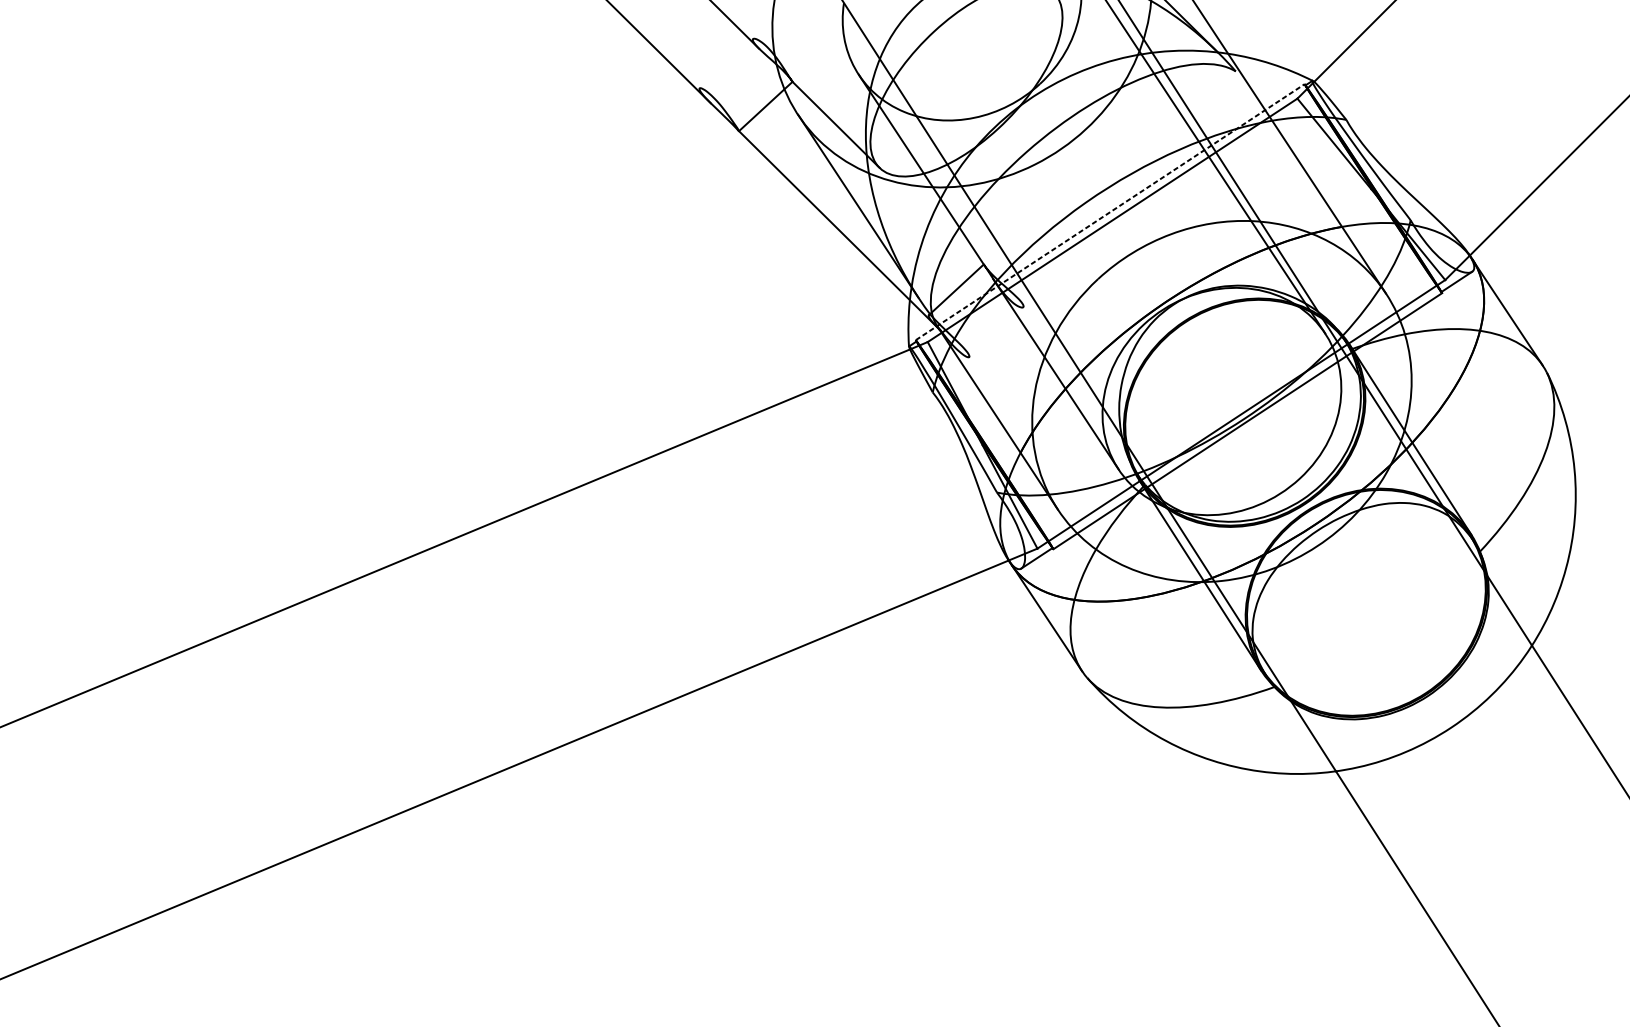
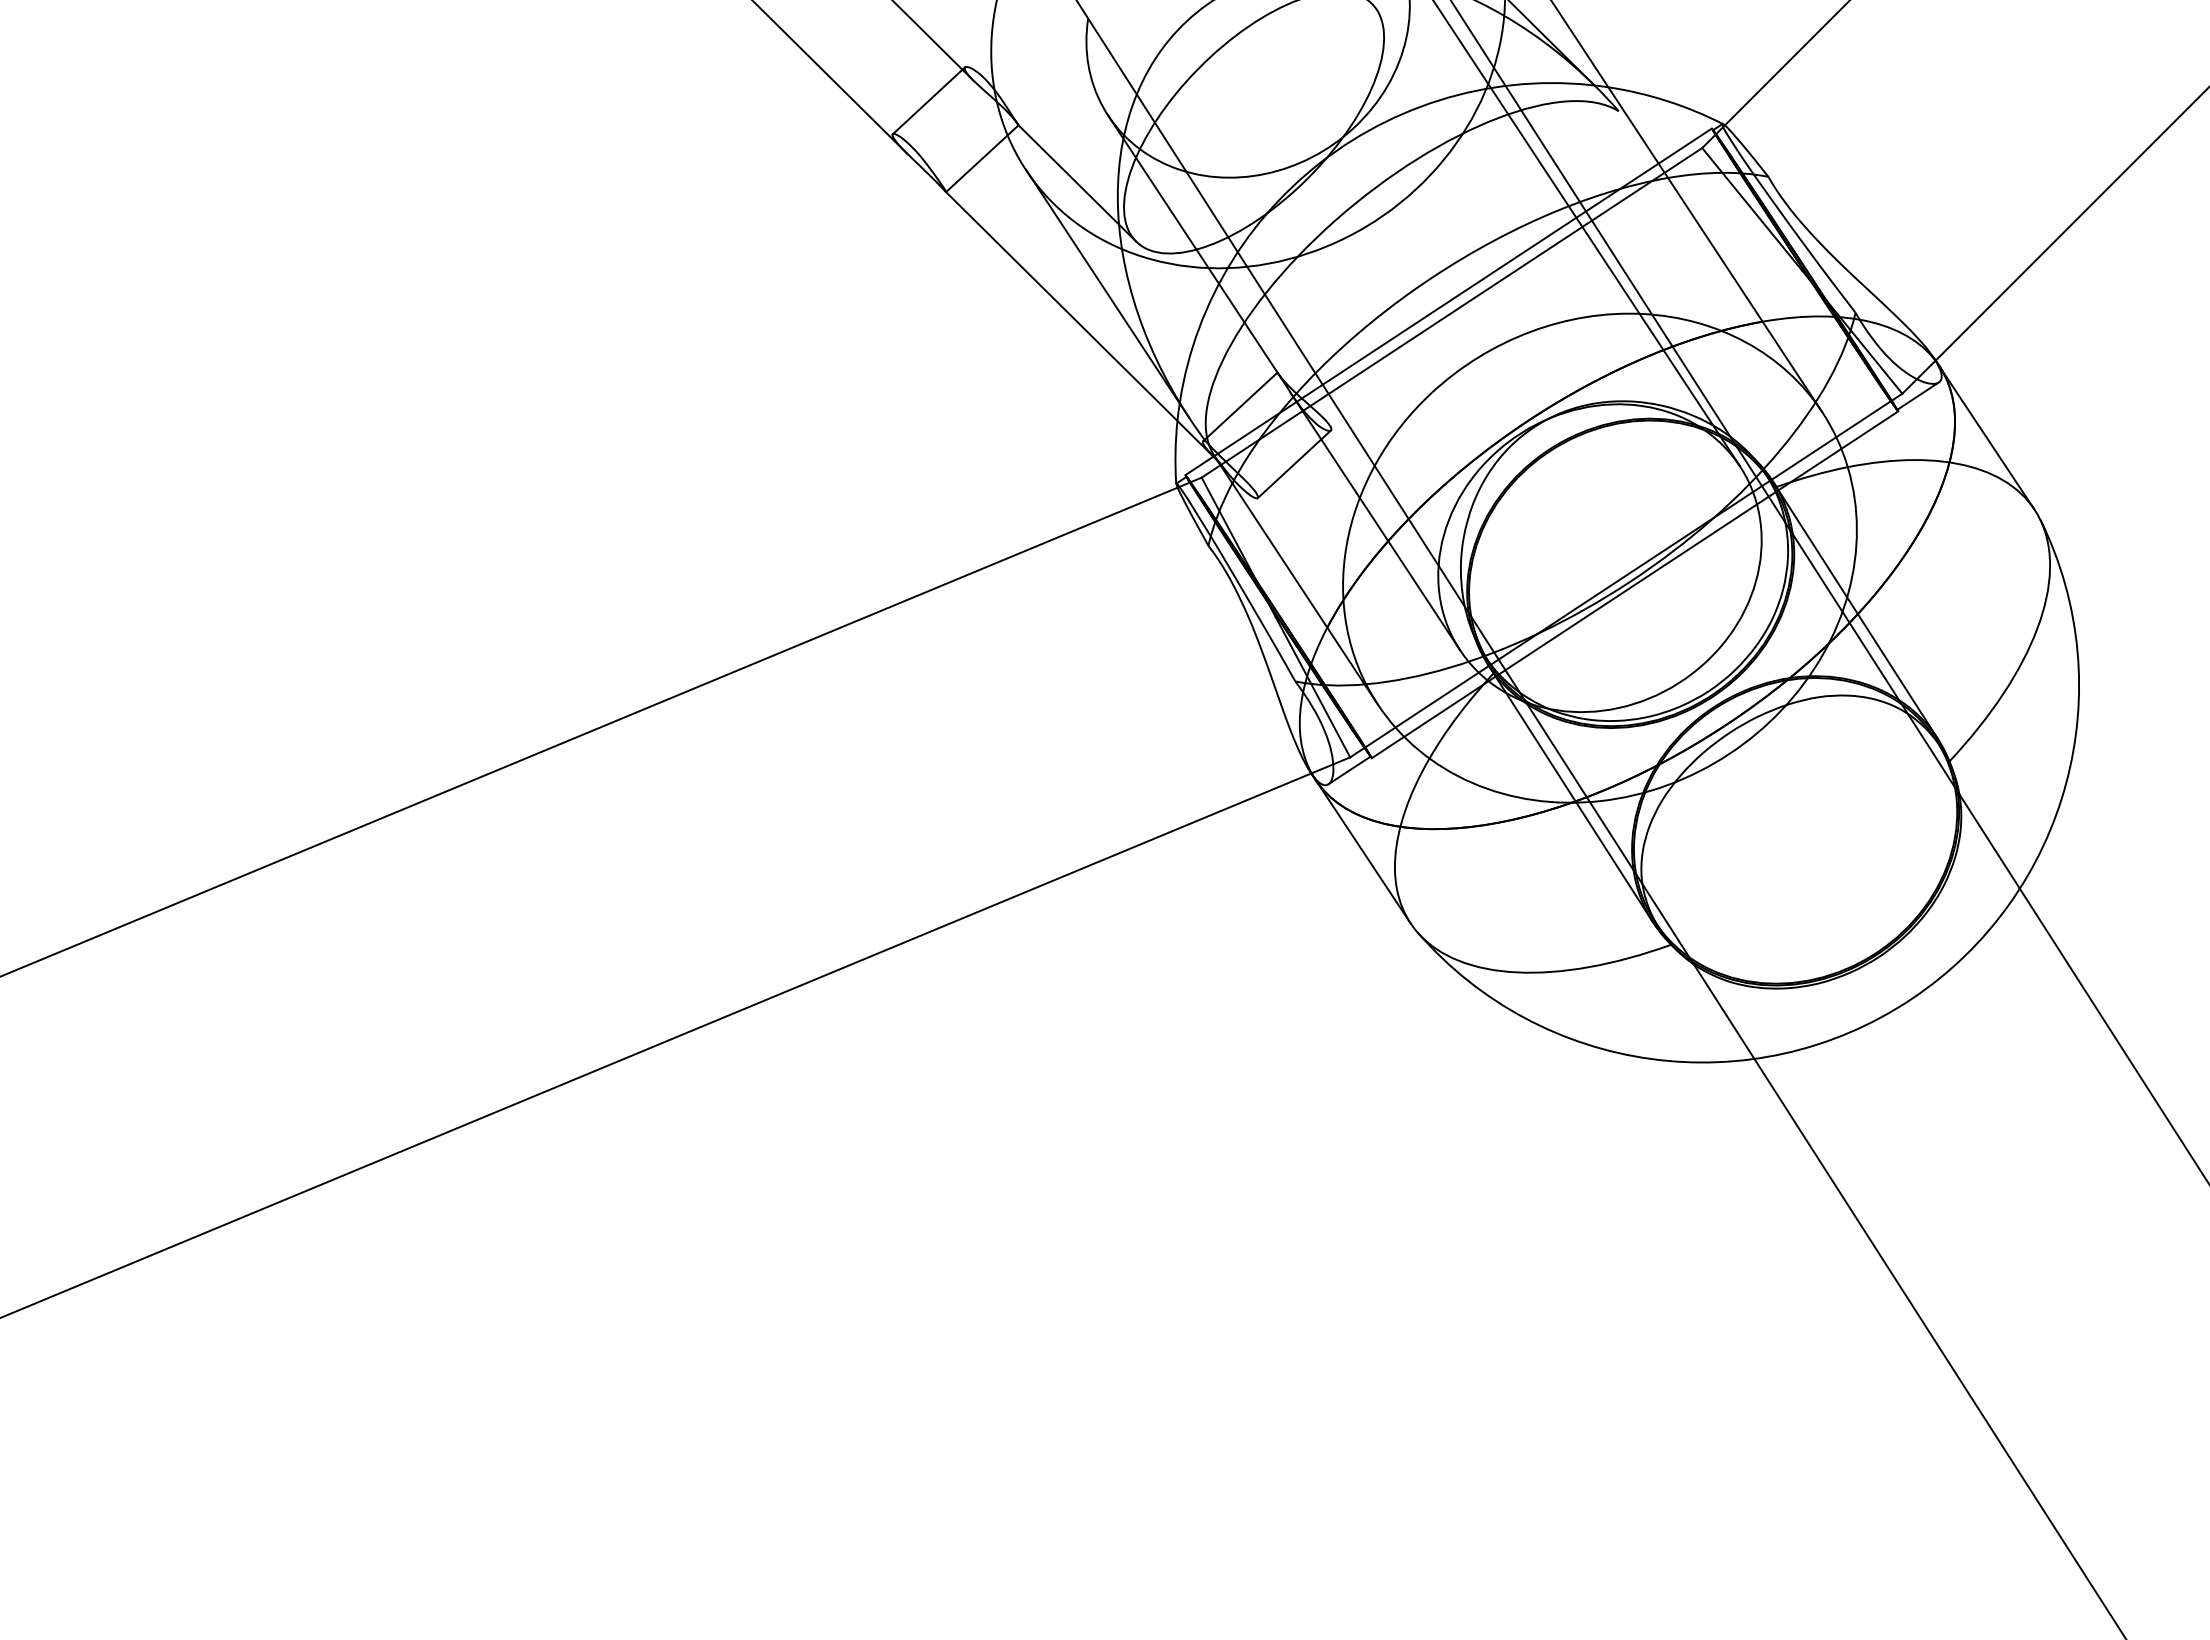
line: (726, 63) -> (928, 100), added
line: (1110, 211) -> (1449, 301), dashed -> solid
line: (995, 332) -> (1293, 464), added

